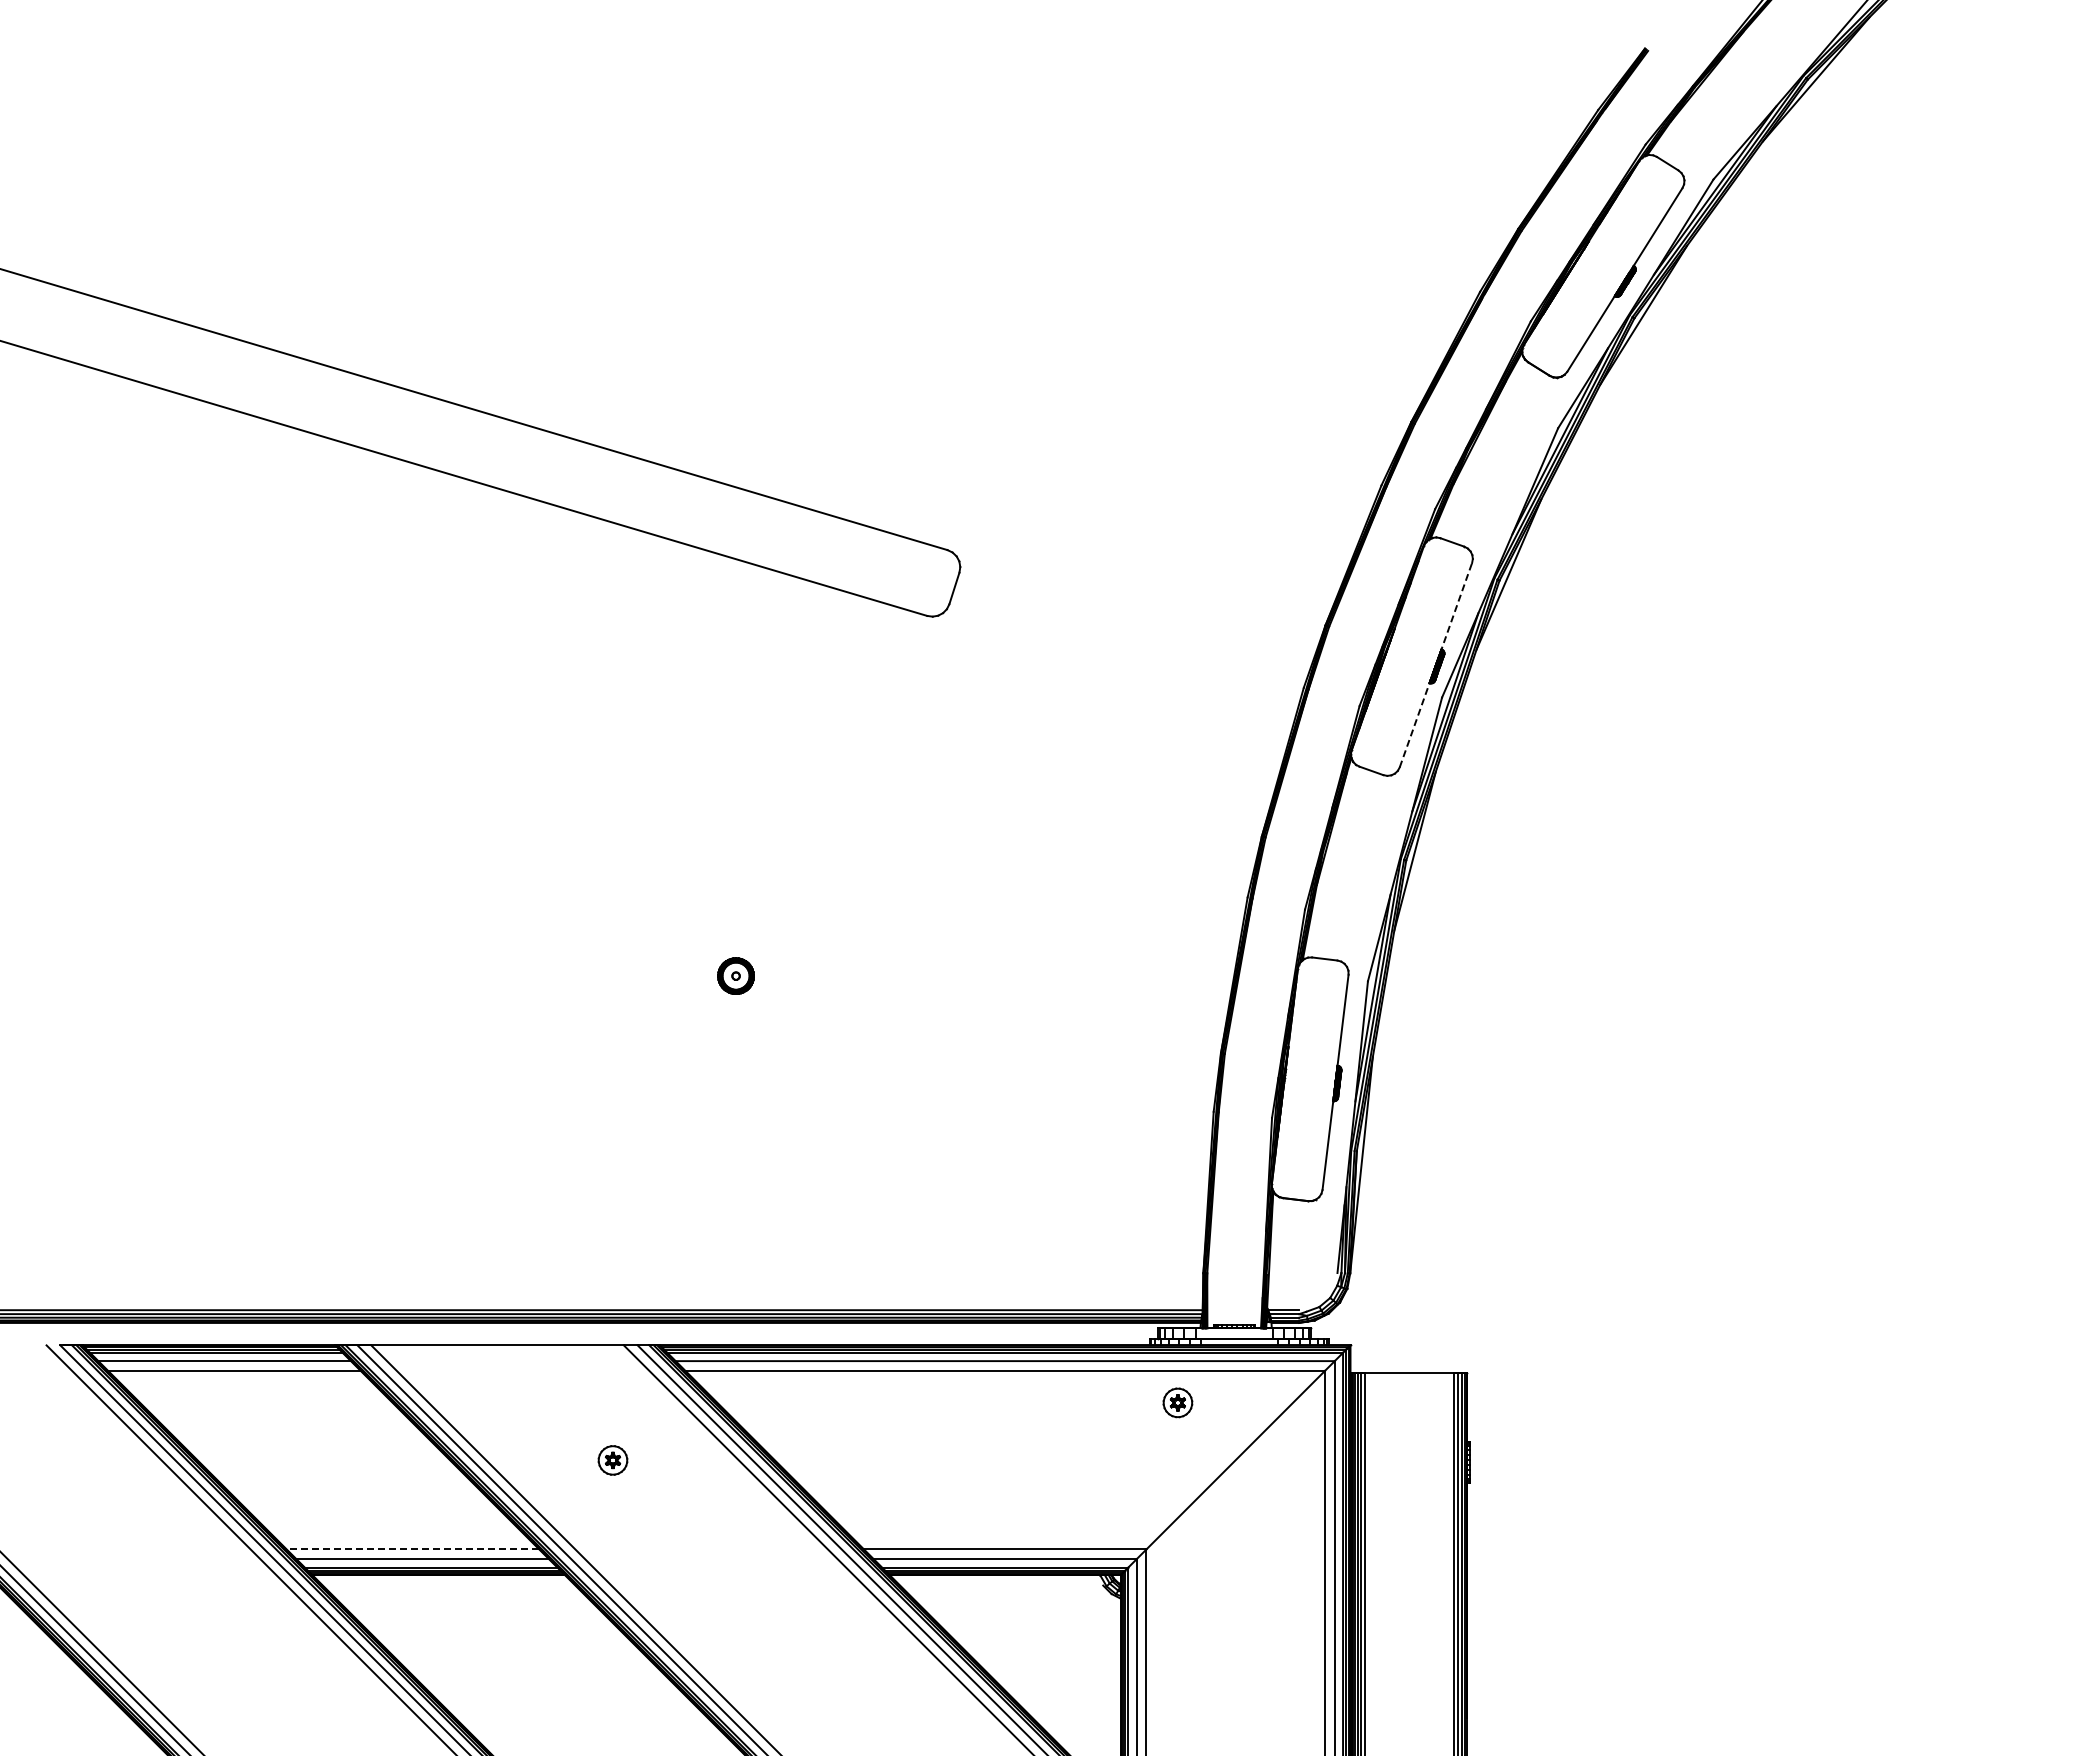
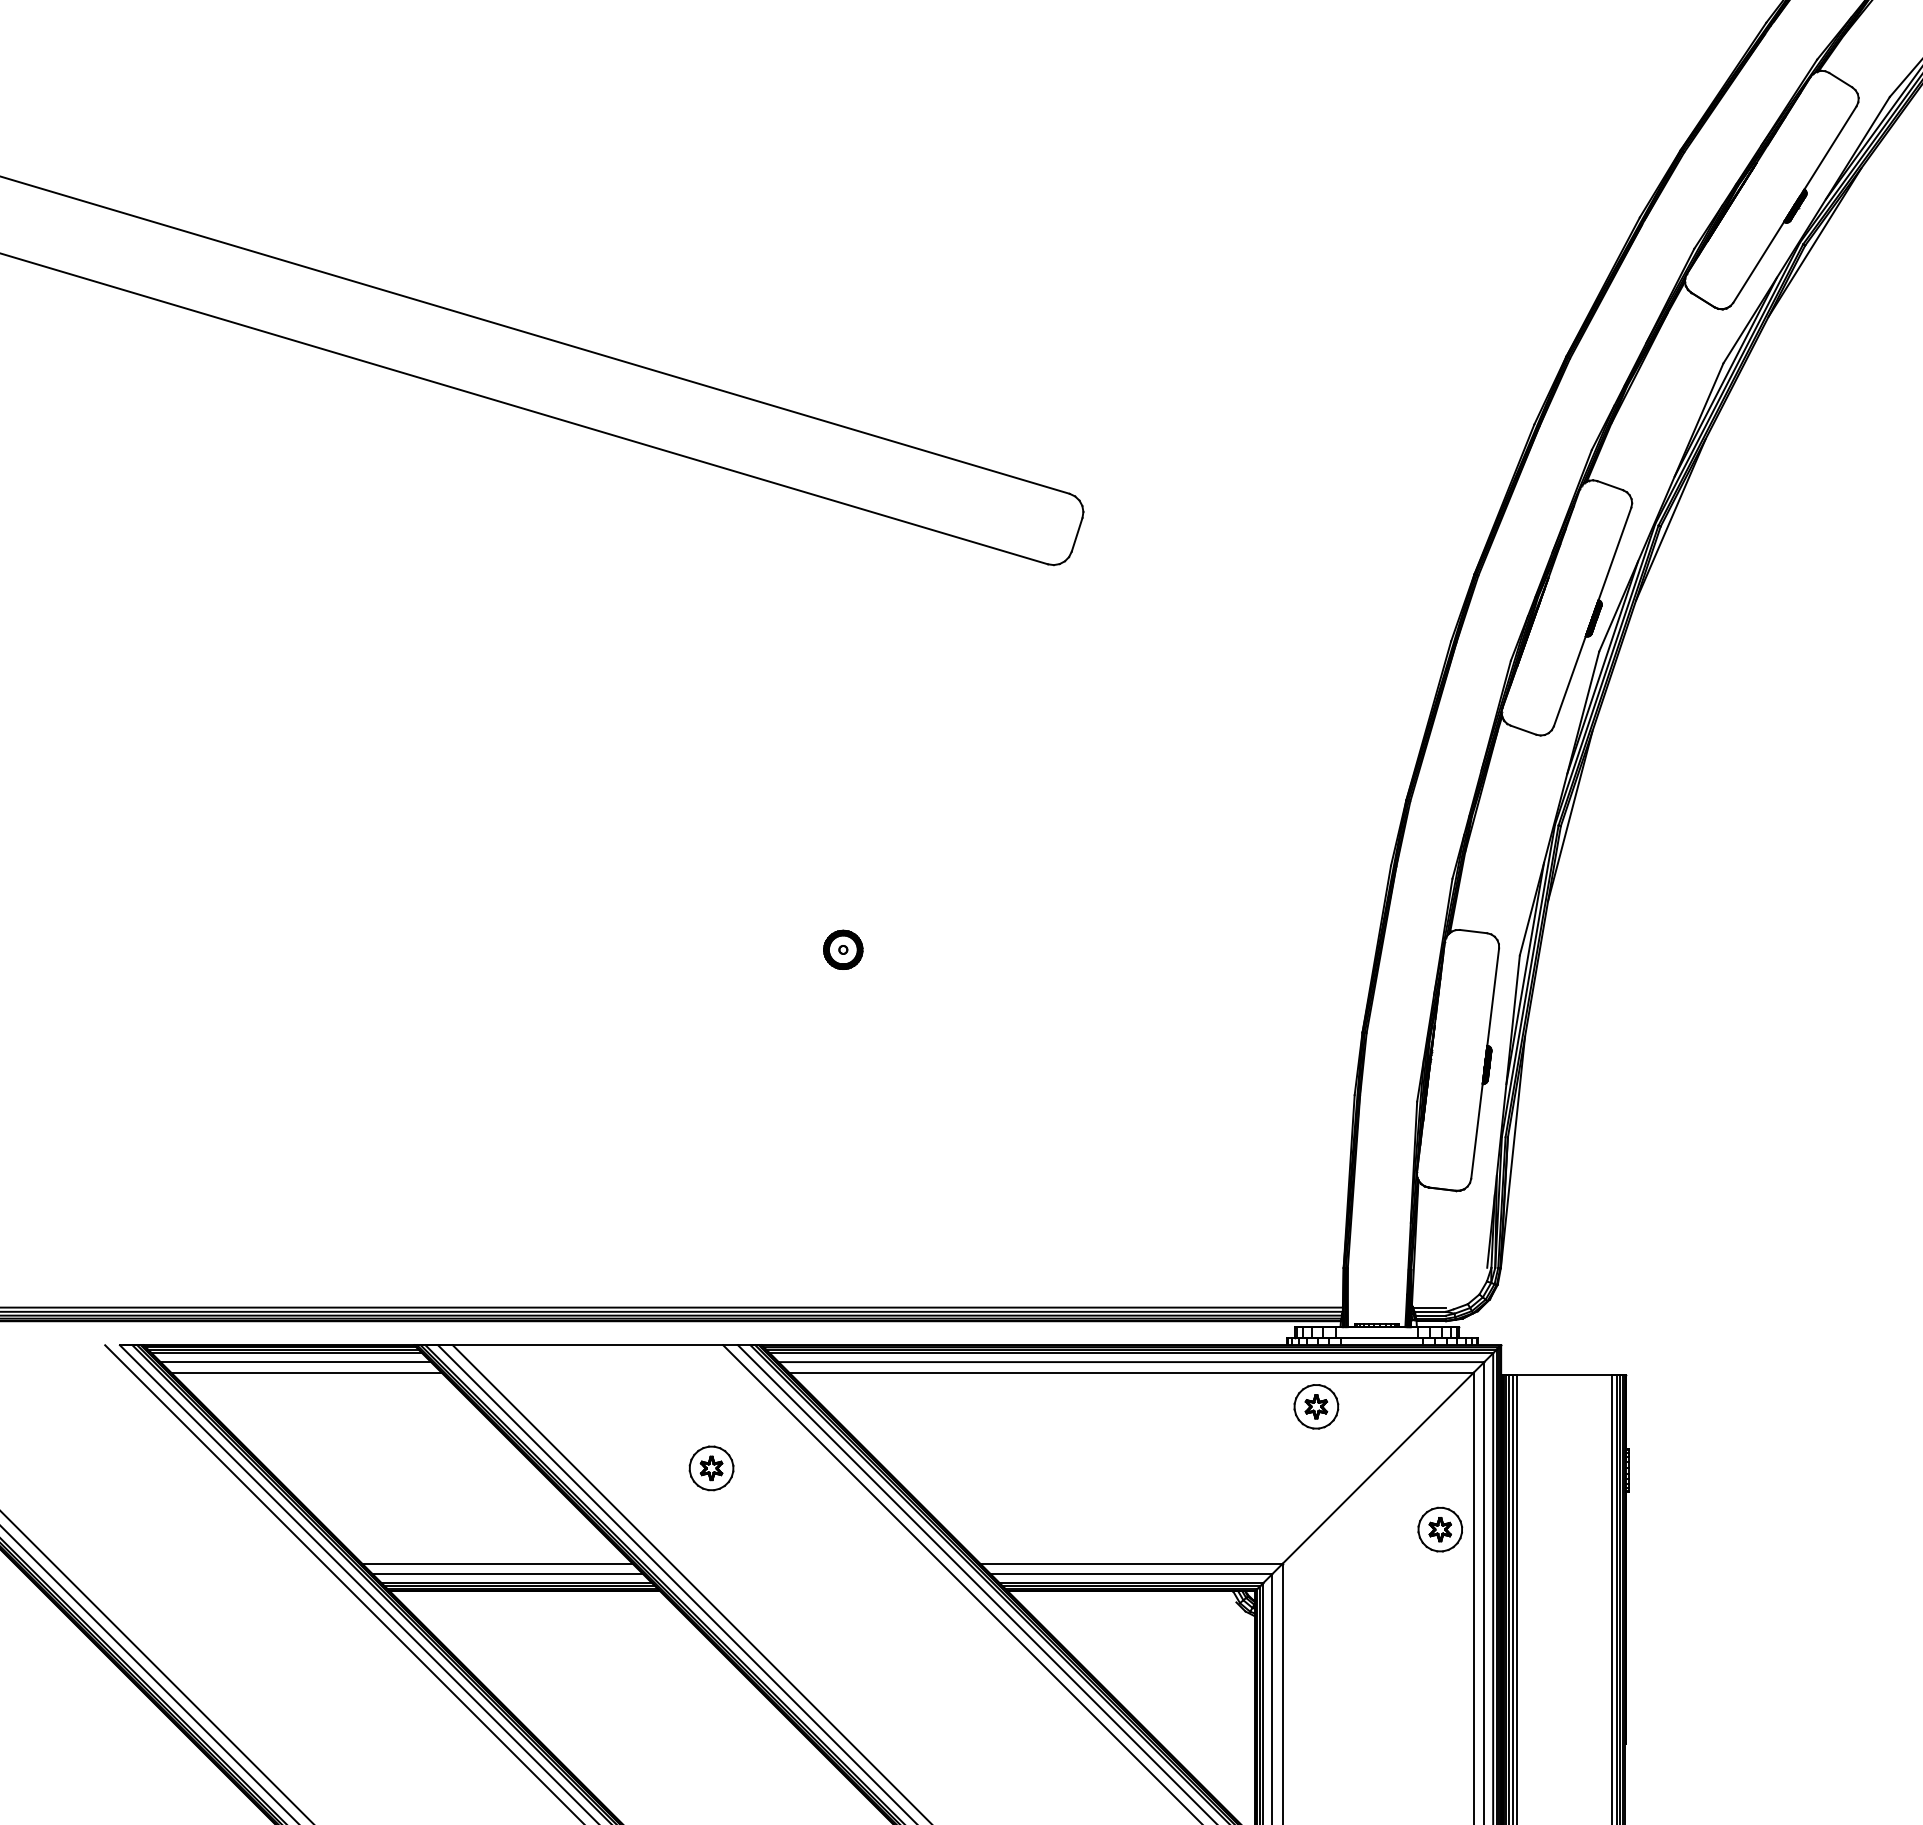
line: (1436, 664) -> (1593, 616), dashed -> solid
part: (1177, 1402) -> (1315, 1406), size x1.43
part: (612, 1460) -> (711, 1468), size x1.43
part: (1293, 1517) -> (1440, 1529), added
line: (412, 1549) -> (496, 1563), dashed -> solid

